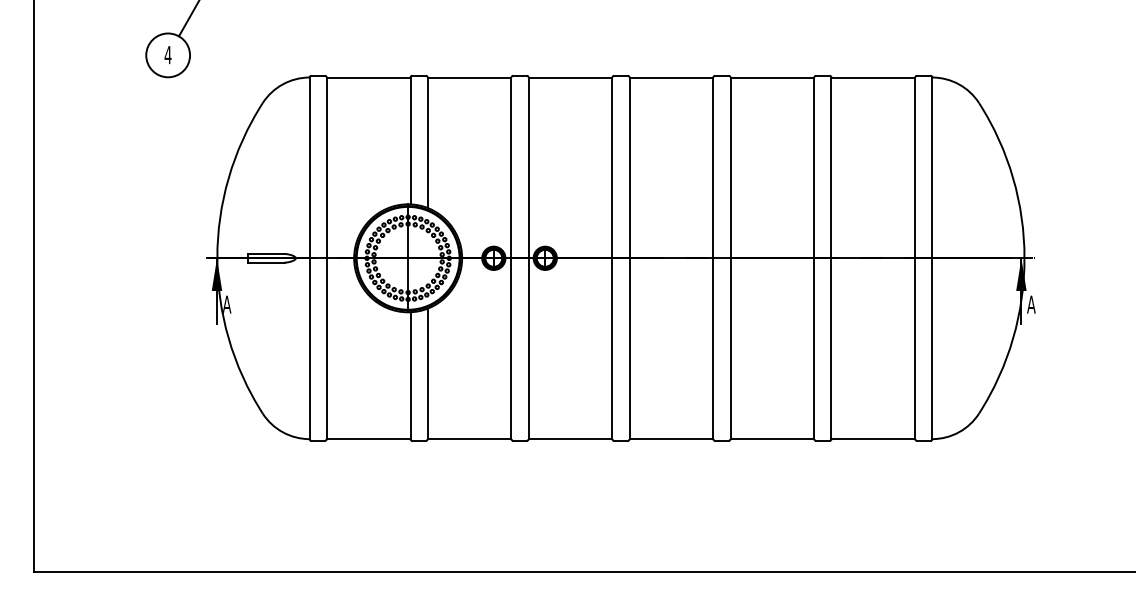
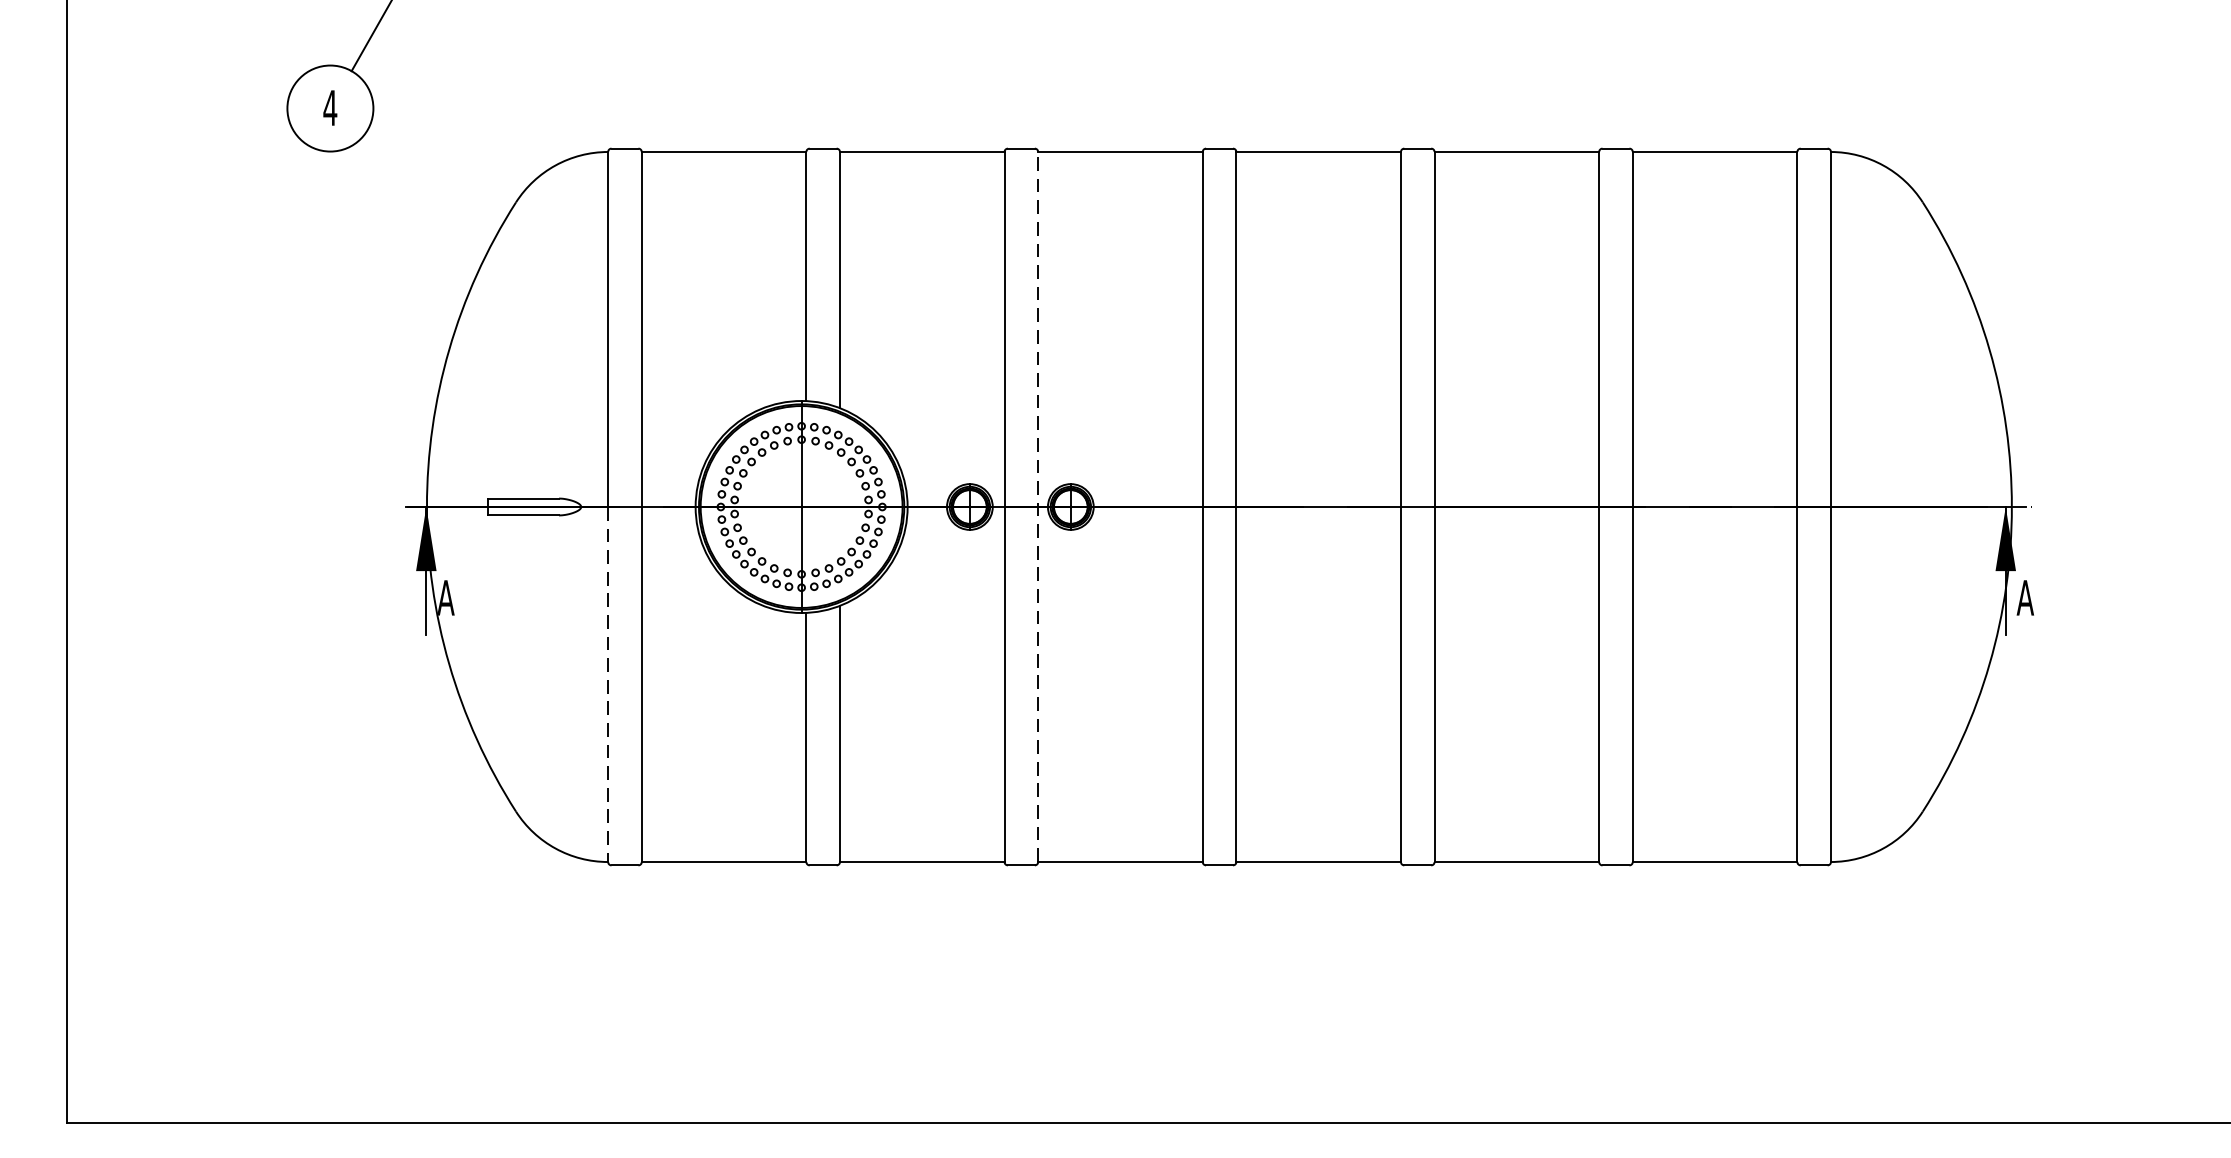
line: (528, 258) -> (1037, 507), solid -> dashed
line: (309, 349) -> (607, 686), solid -> dashed

